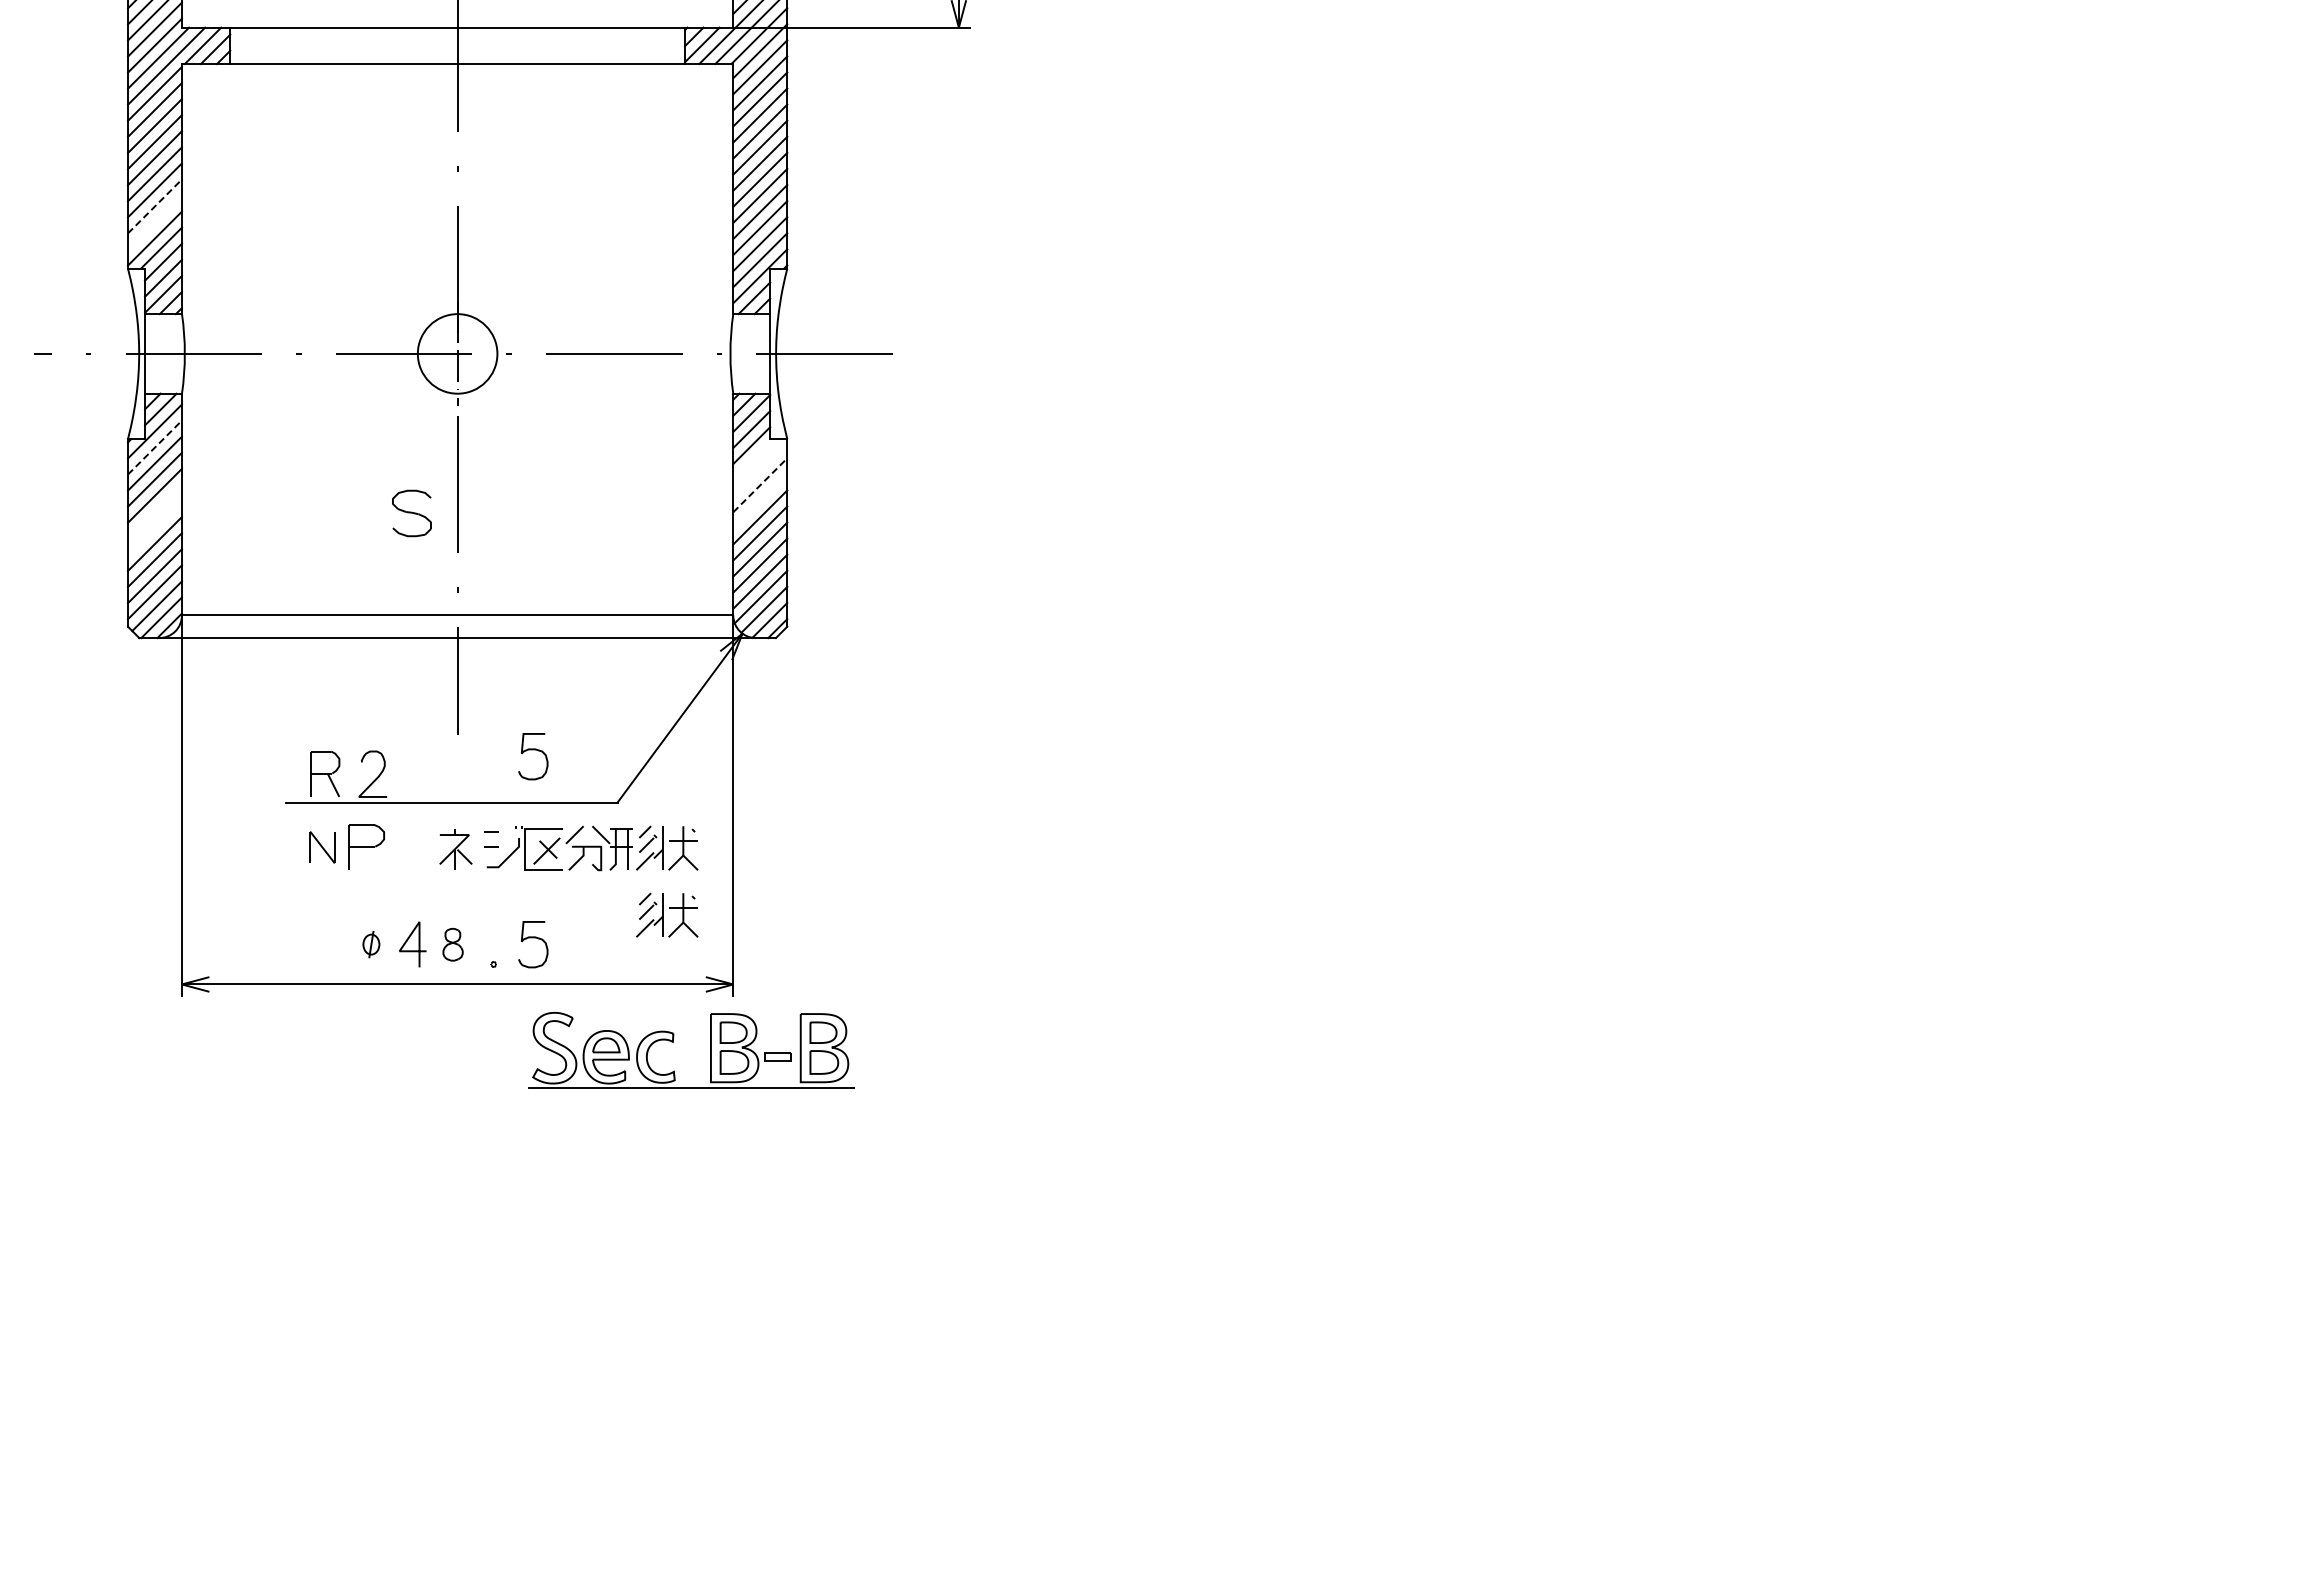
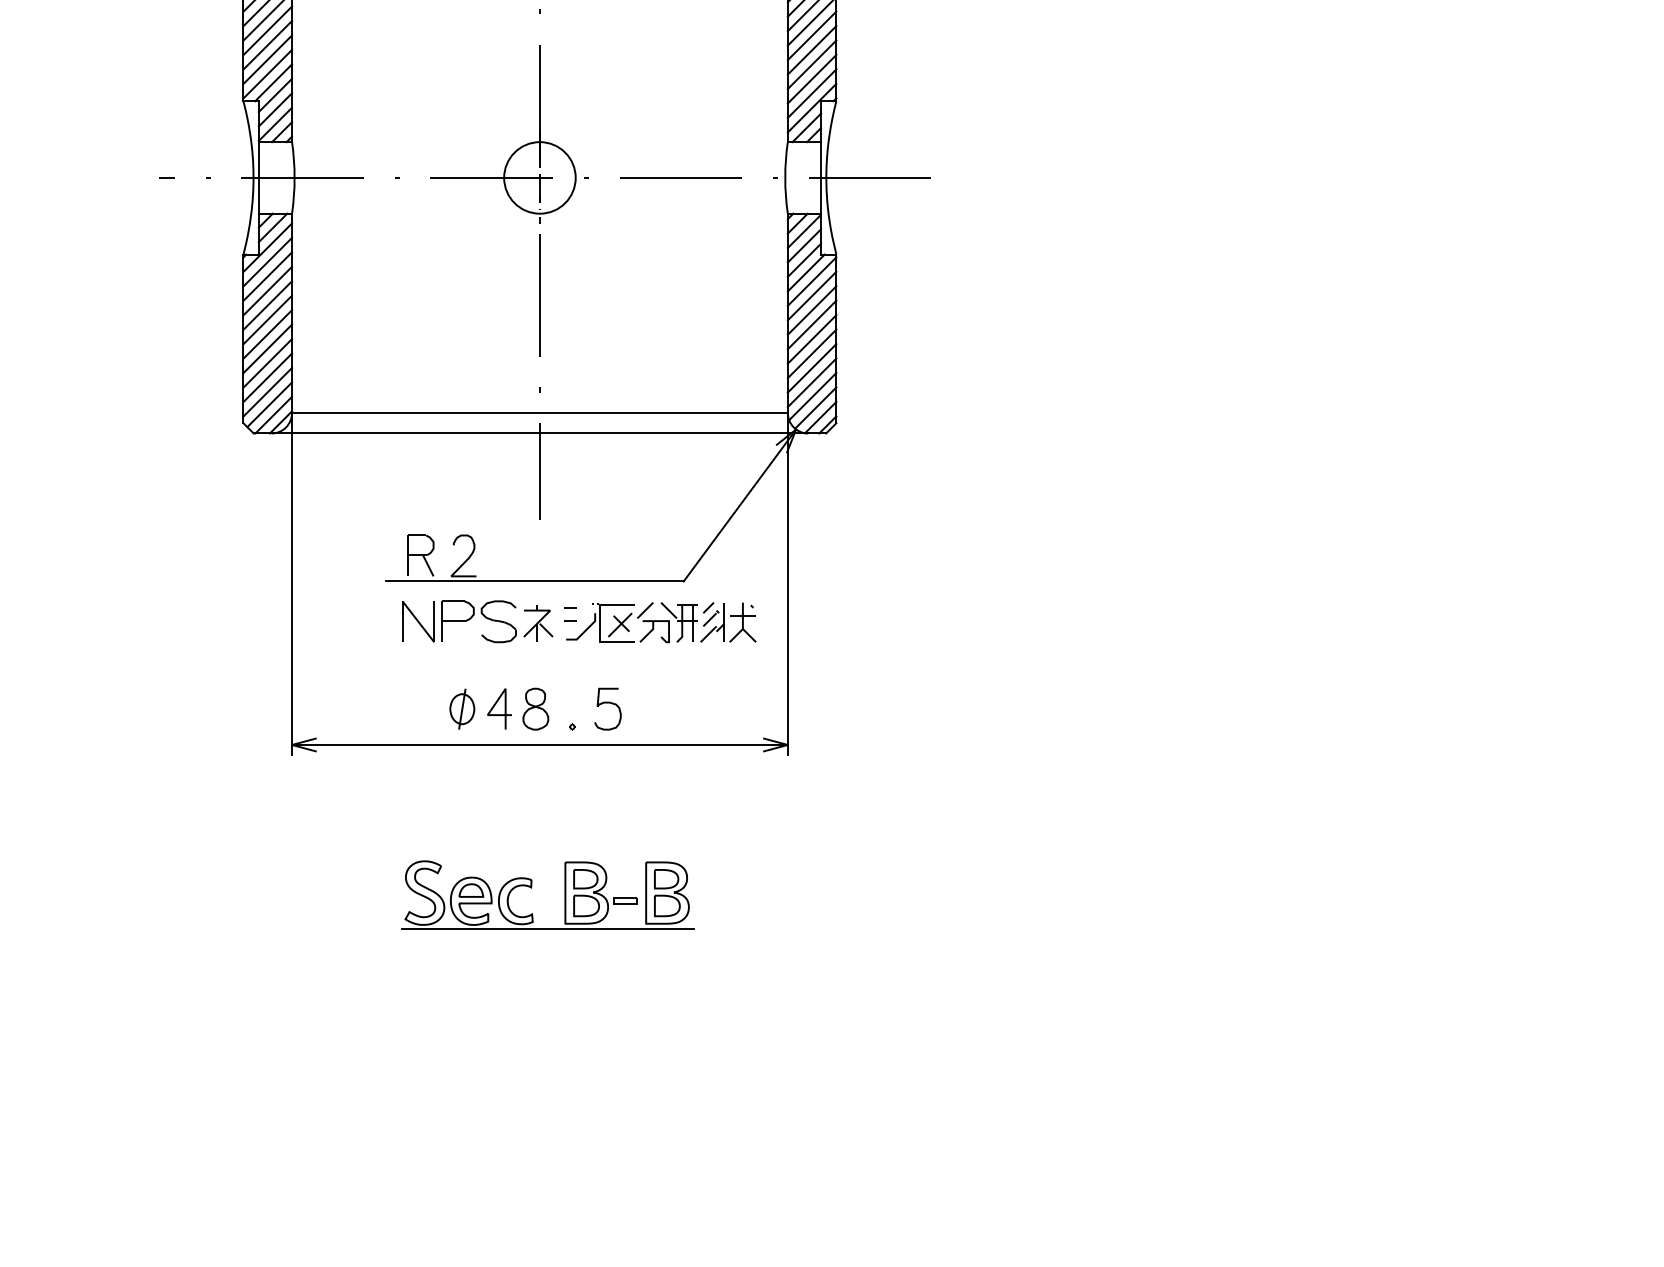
line: (155, 206) -> (268, 45), dashed -> solid
line: (154, 222) -> (267, 59), added
line: (155, 447) -> (268, 262), dashed -> solid
line: (753, 459) -> (806, 272), added
line: (760, 469) -> (812, 281), added
line: (760, 484) -> (812, 295), dashed -> solid
line: (760, 501) -> (812, 310), added
line: (154, 511) -> (267, 319), added
part: (411, 513) -> (498, 621), moved
line: (154, 527) -> (267, 334), added
curve: (533, 750) -> (608, 534), removed
part: (322, 847) -> (418, 621), size x1.43
part: (667, 914) -> (728, 682), removed
part: (371, 944) -> (462, 709), size x1.67
part: (452, 944) -> (535, 709), size x1.43
part: (710, 1050) -> (564, 895), moved

